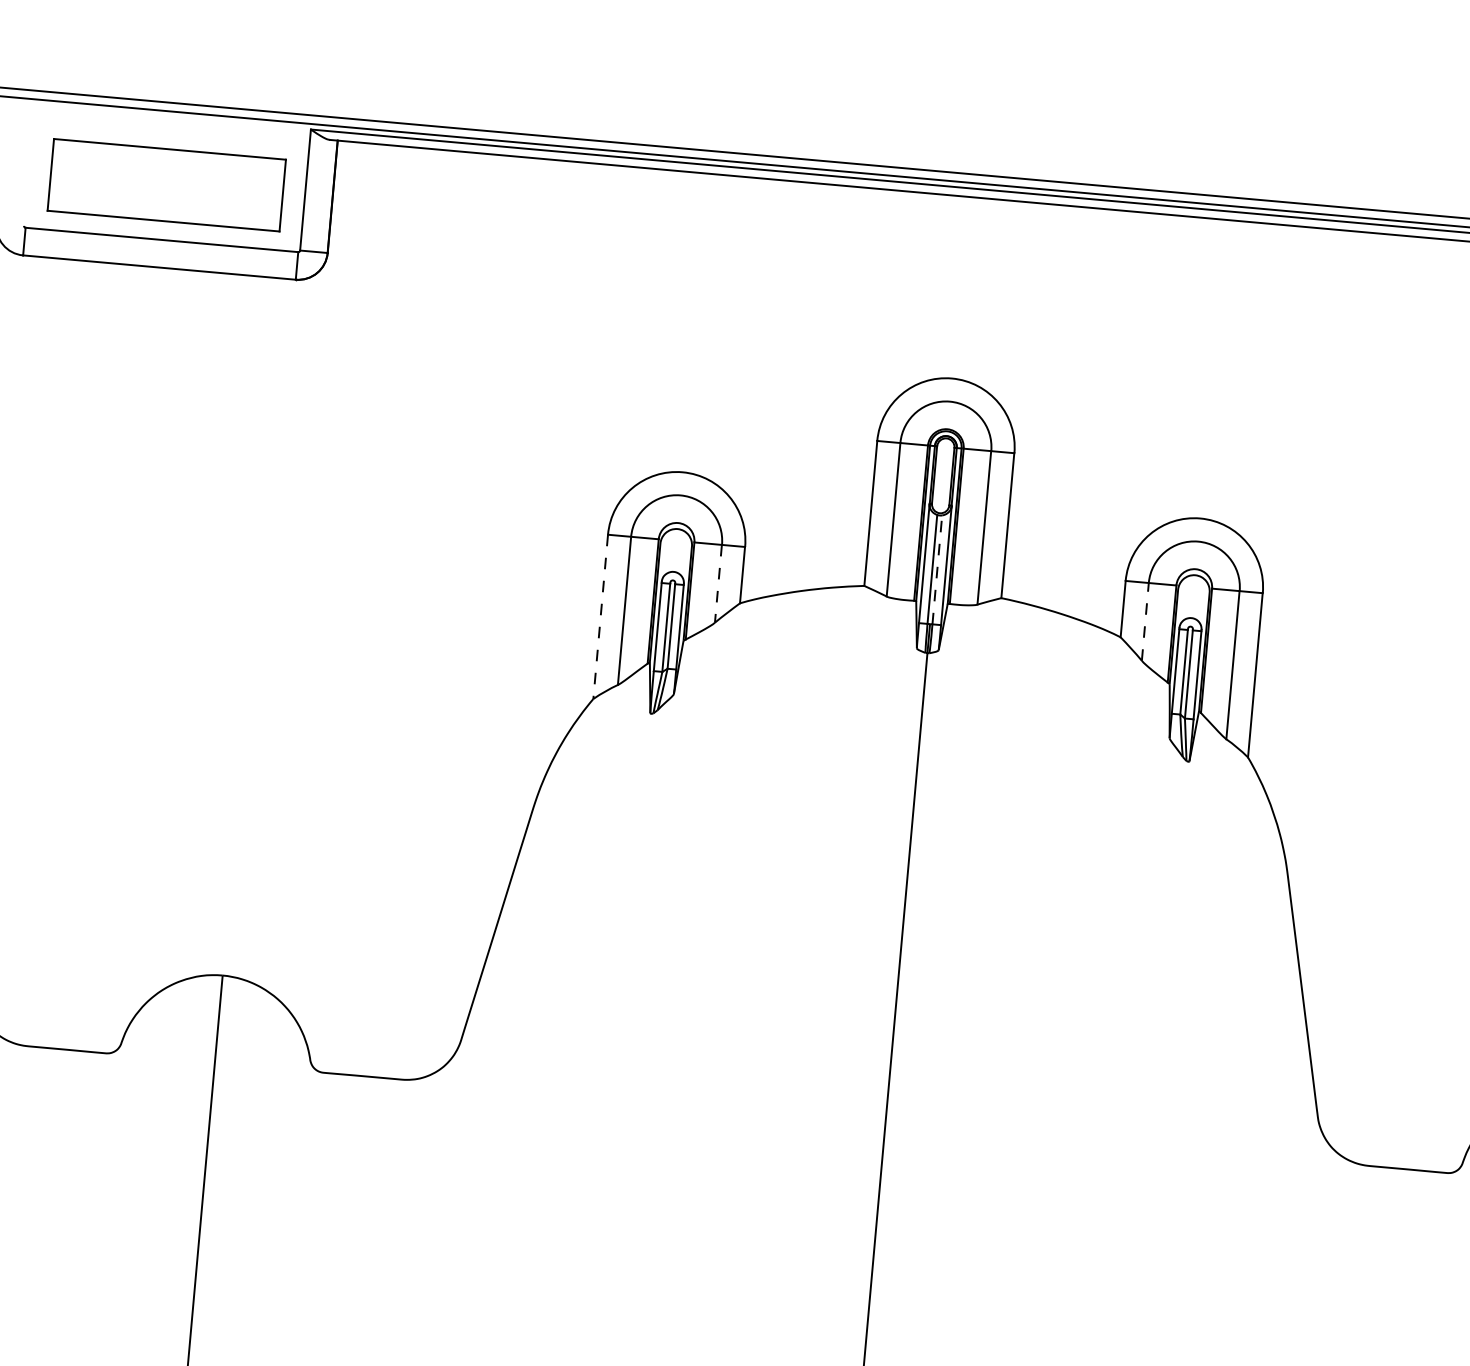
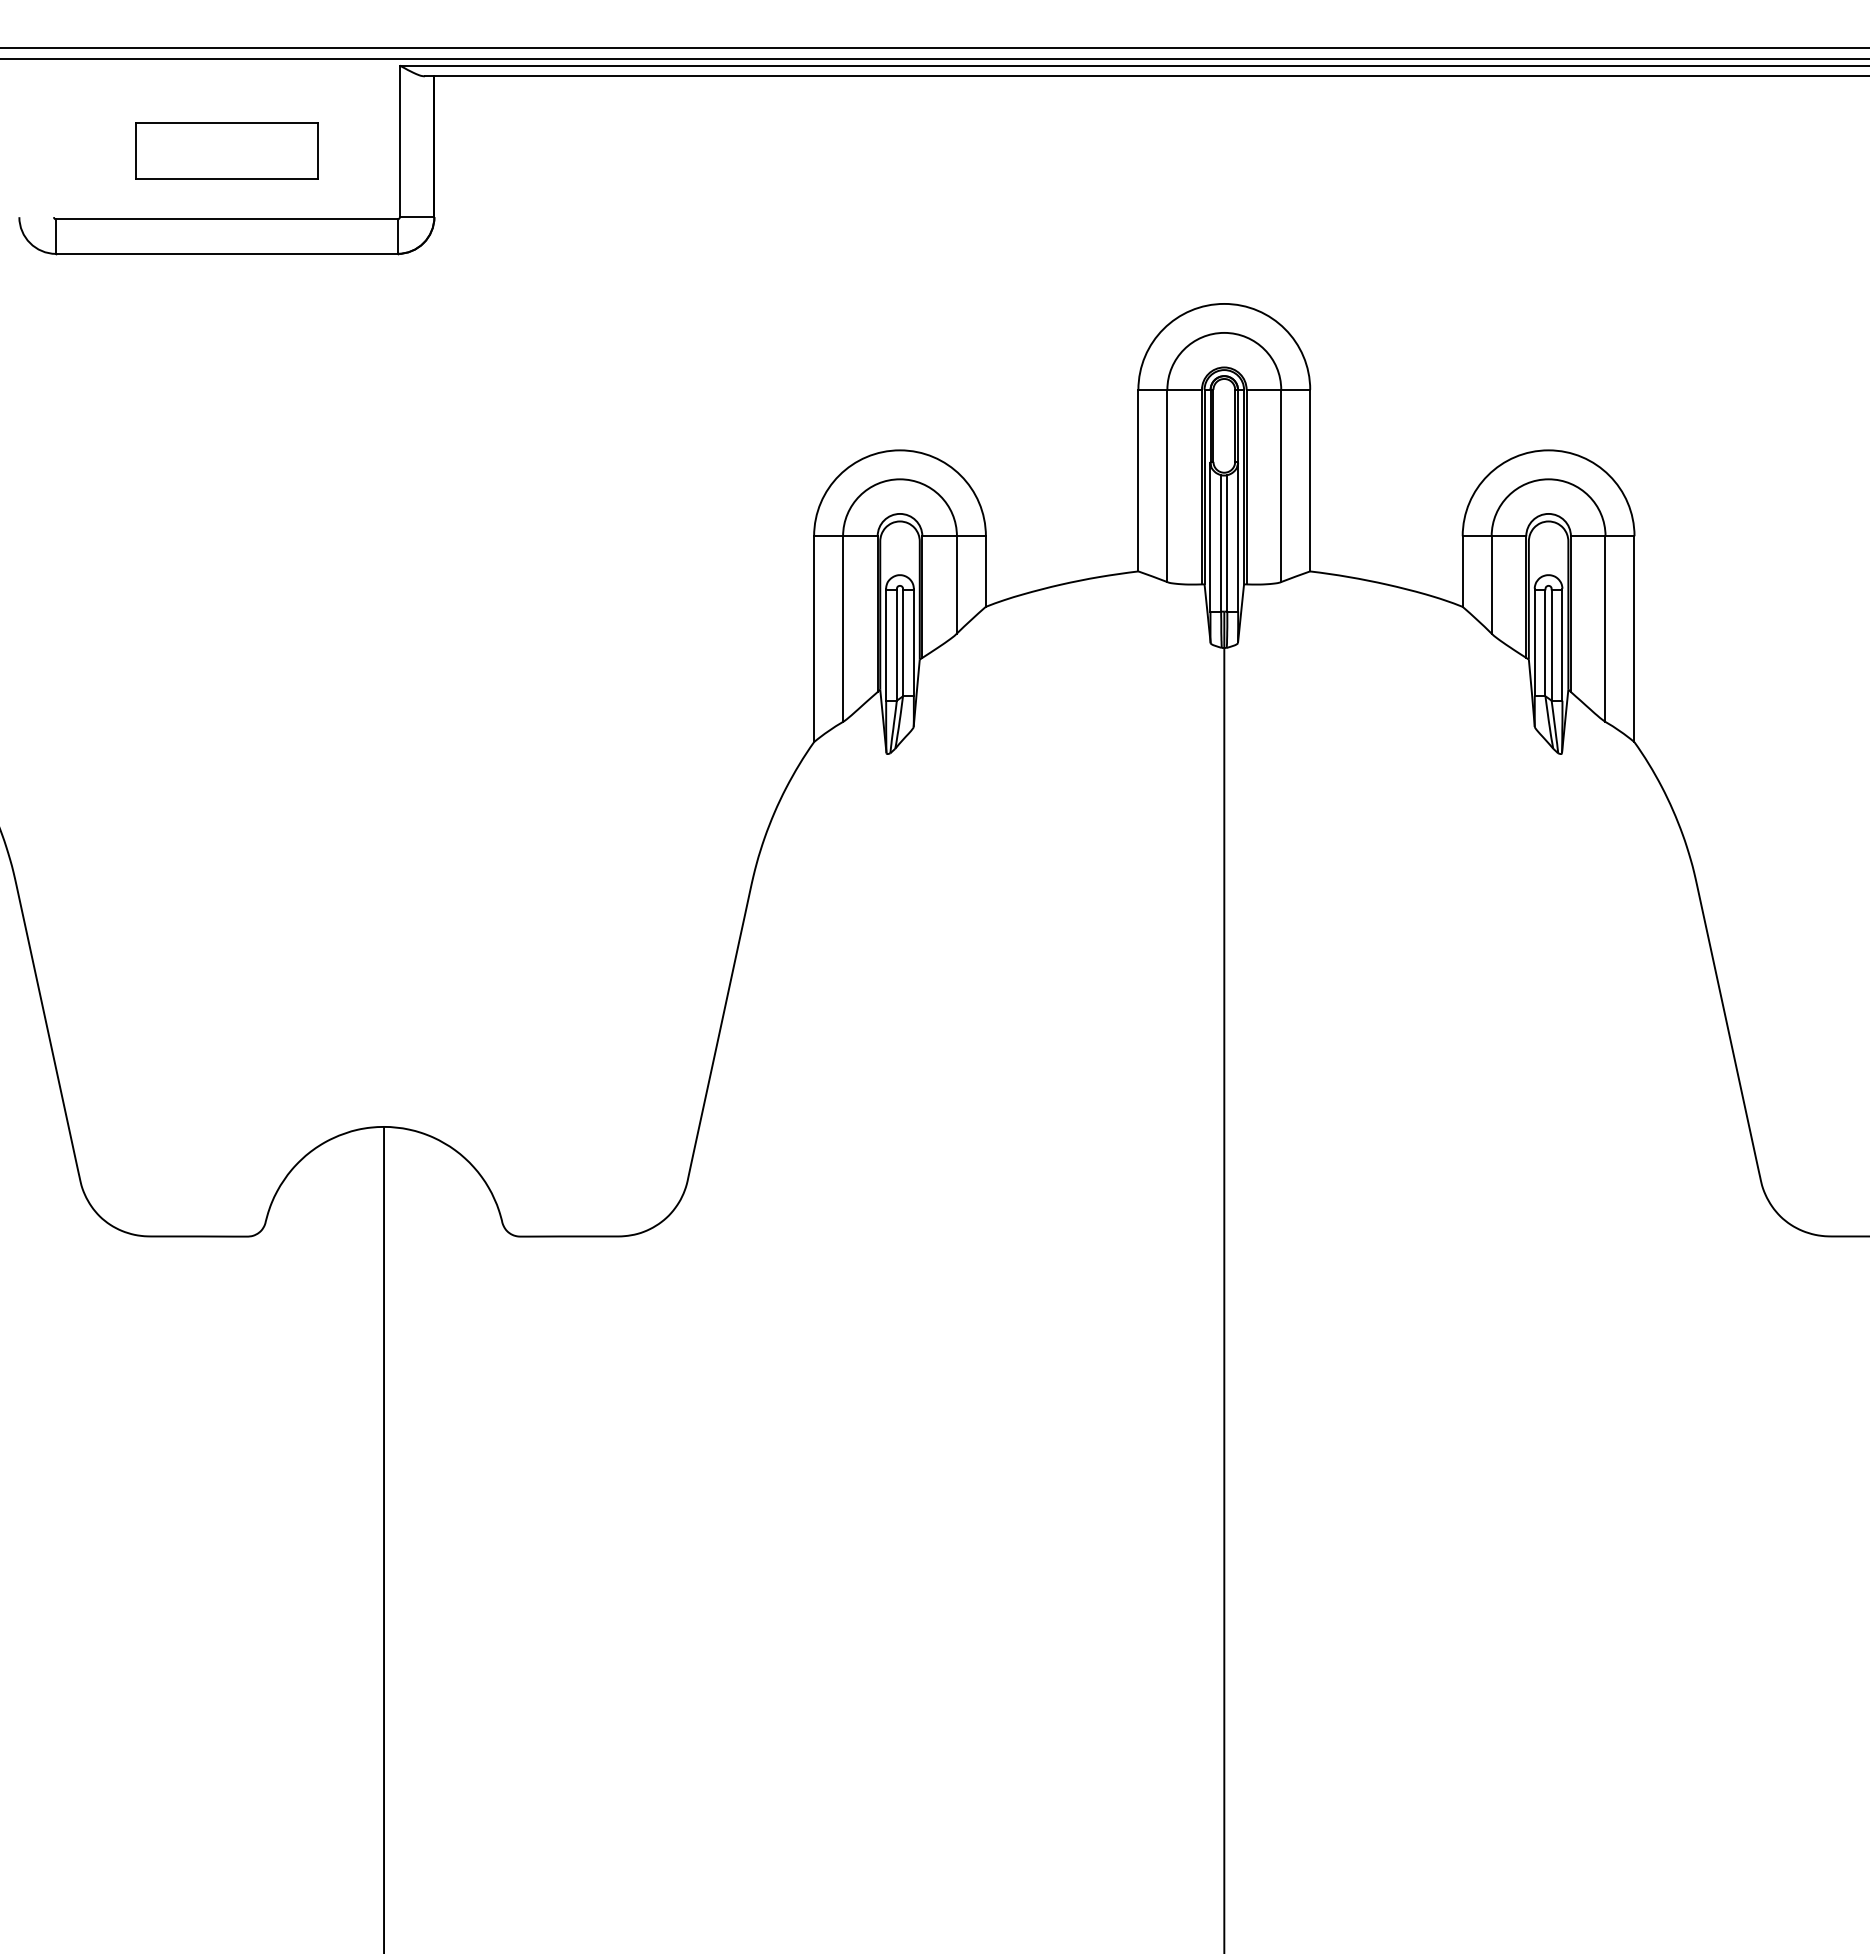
part: (166, 185) -> (226, 150), size x0.62
line: (937, 569) -> (1227, 542), dashed -> solid
line: (718, 583) -> (956, 584), dashed -> solid
line: (600, 617) -> (814, 639), dashed -> solid
line: (1145, 621) -> (1491, 584), dashed -> solid

